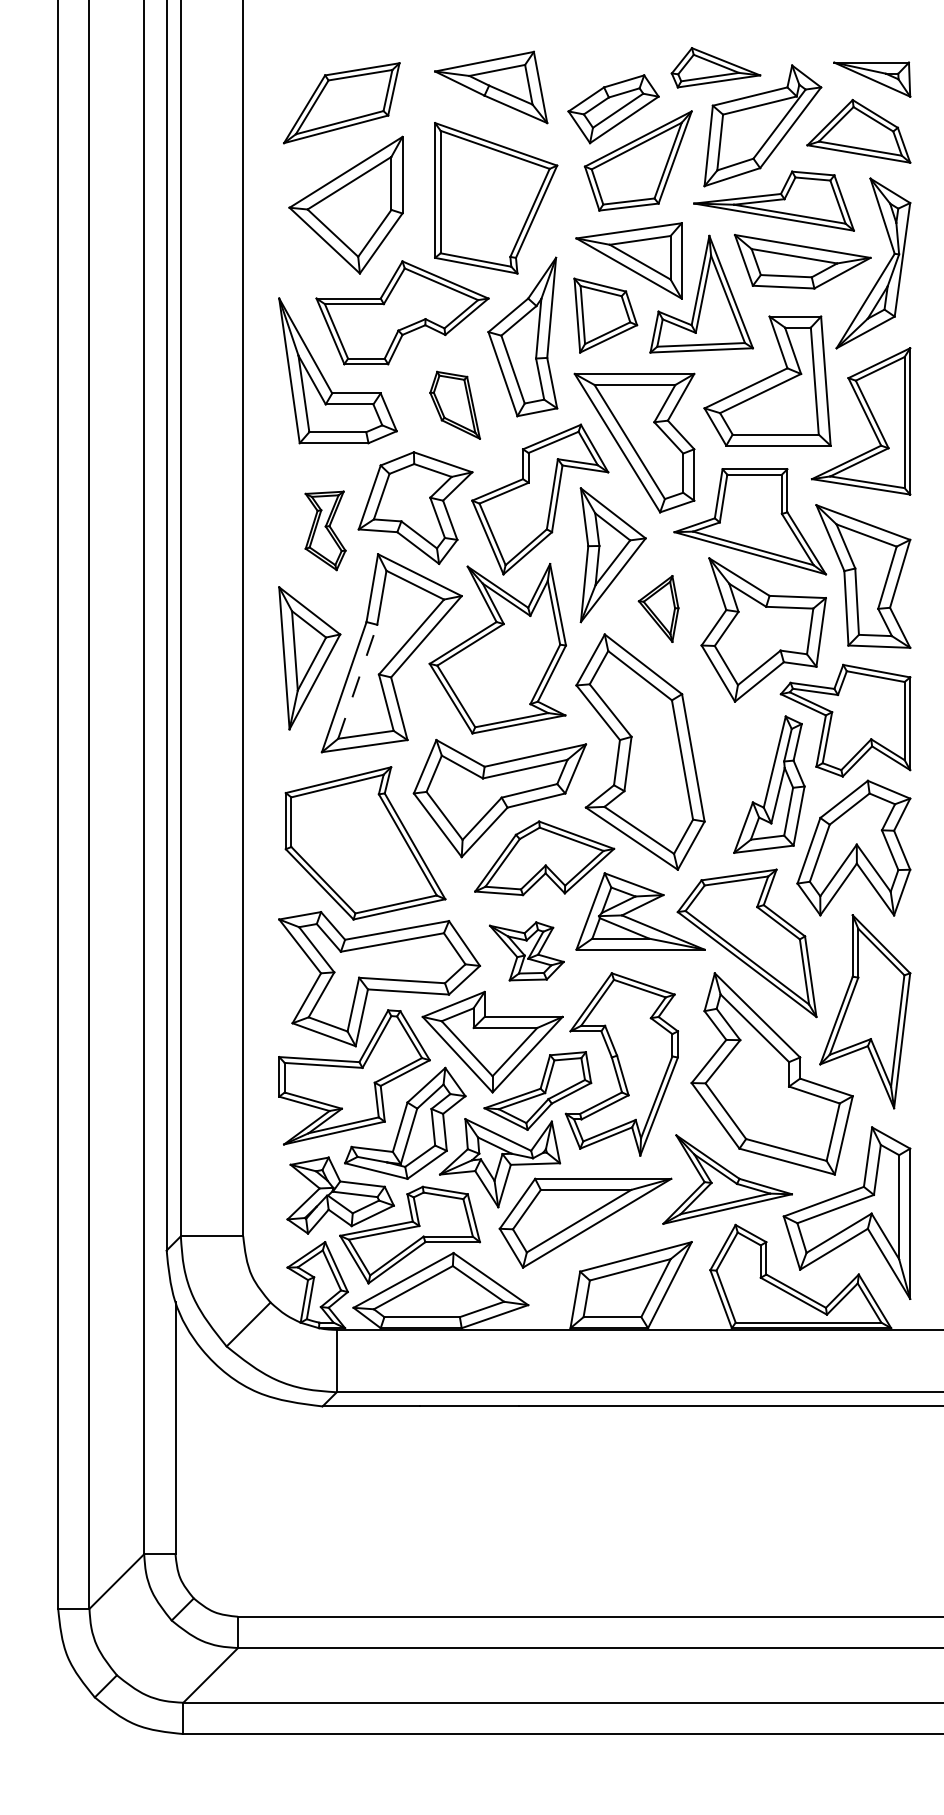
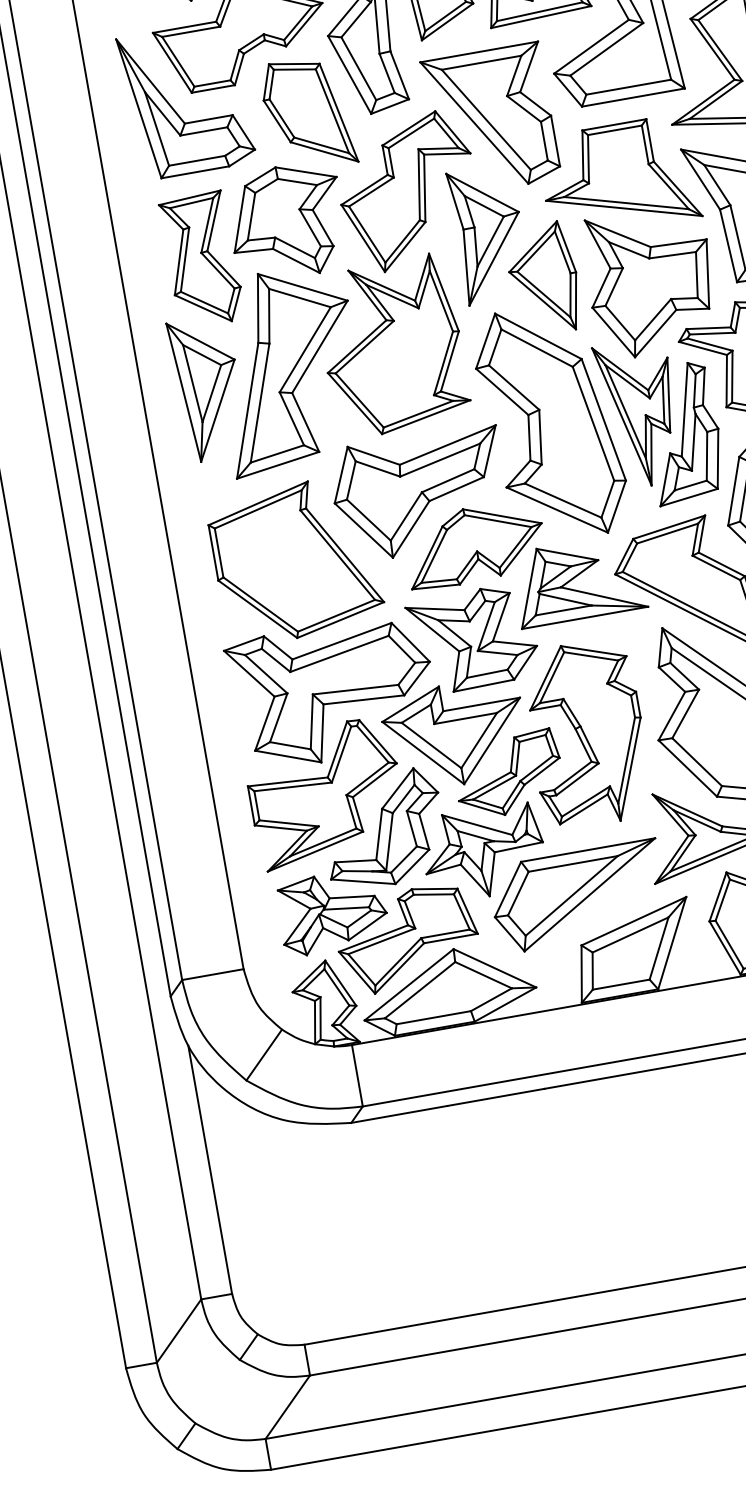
part: (454, 405) -> (307, 114), size x1.67
part: (325, 530) -> (202, 259), size x1.67
part: (658, 608) -> (543, 278), size x1.67
line: (357, 681) -> (259, 402), dashed -> solid
part: (730, 757) -> (640, 413), added
part: (526, 951) -> (473, 639), size x1.67

